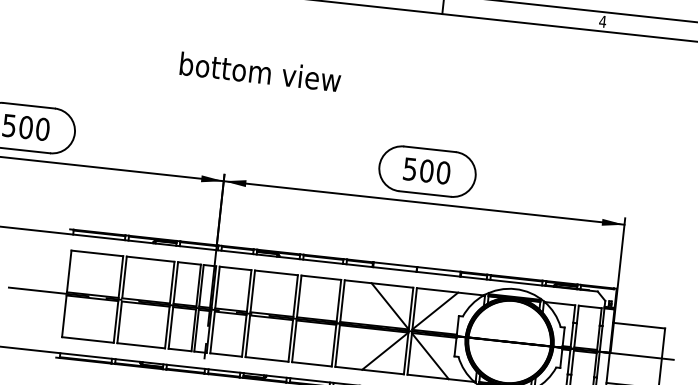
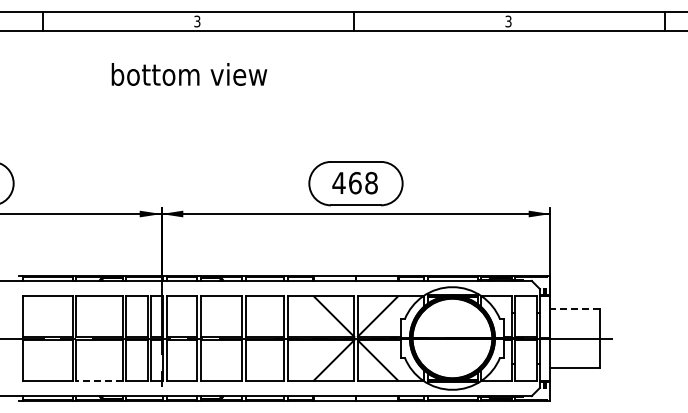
text: (602, 21) -> (508, 21), 4 -> 3
text: (260, 72) -> (189, 74), moved
text: (426, 171) -> (354, 183), 500 -> 468
line: (638, 325) -> (574, 309), solid -> dashed
line: (140, 345) -> (98, 380), solid -> dashed

